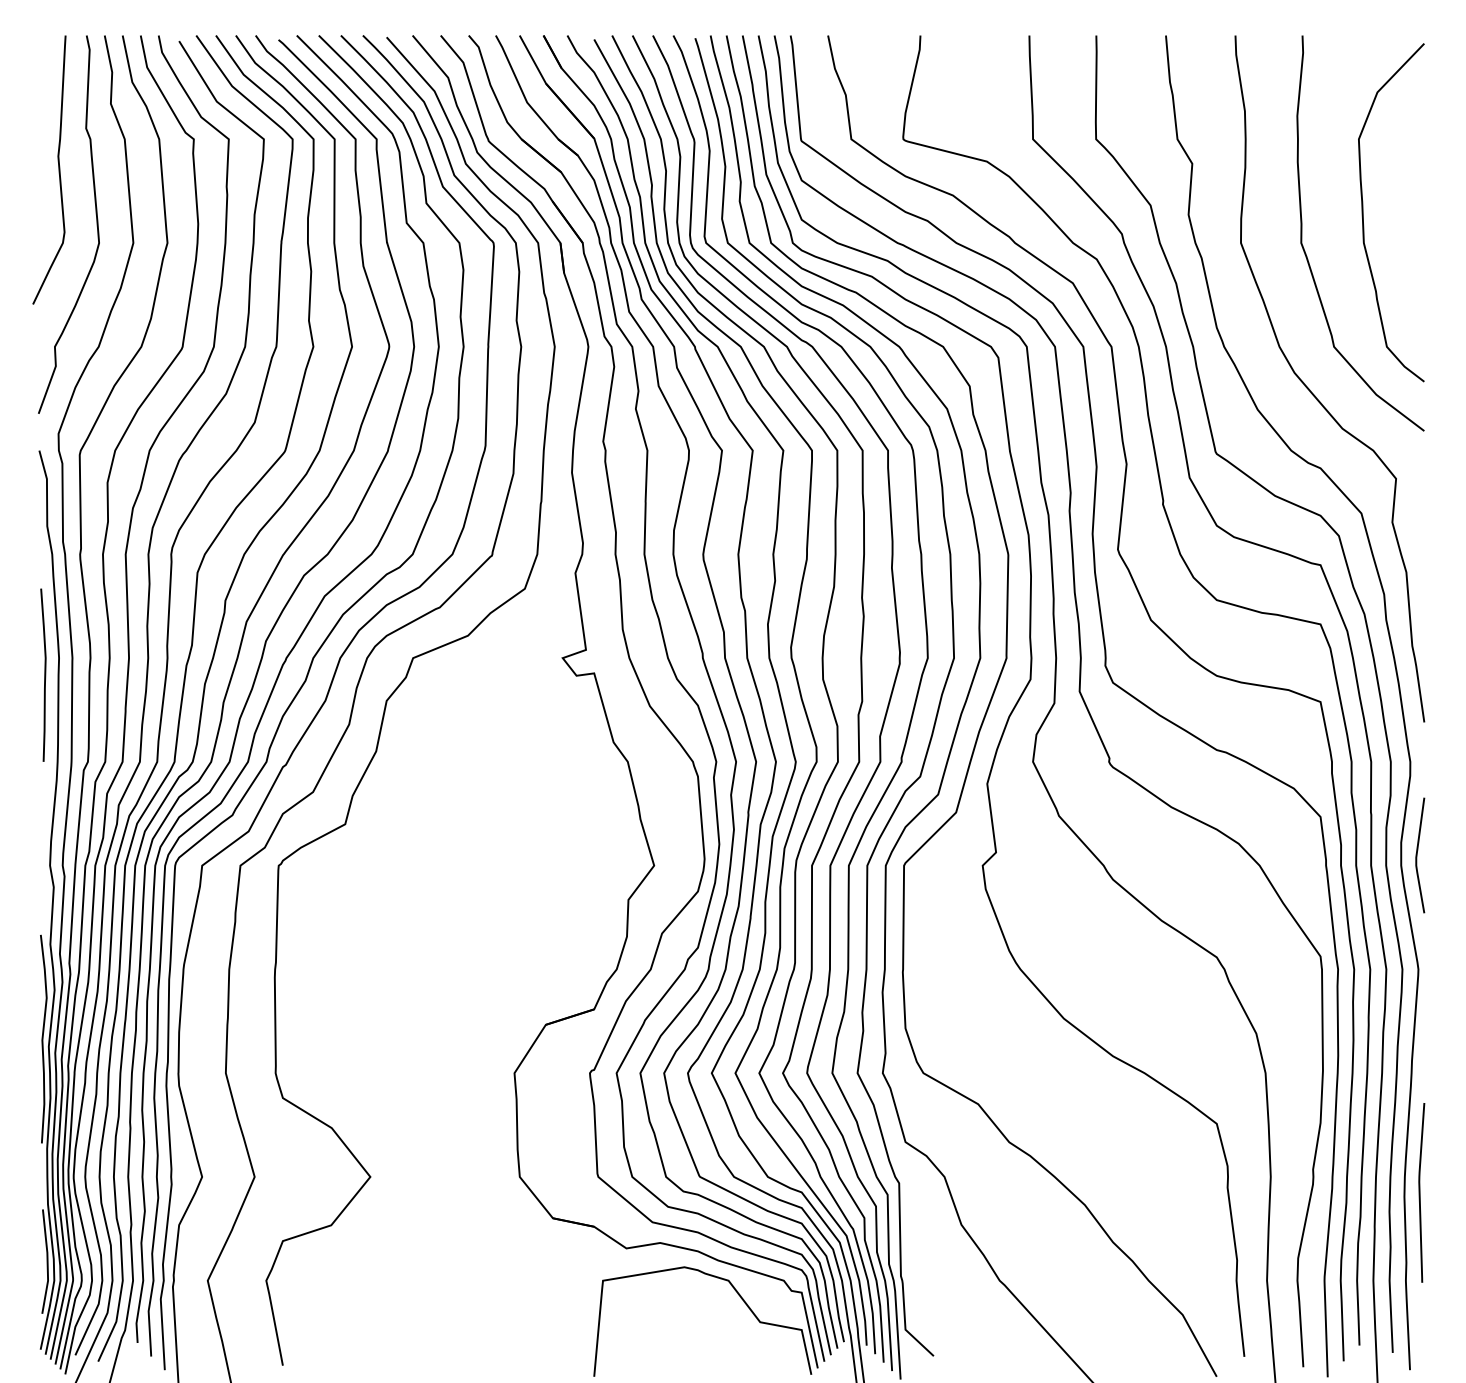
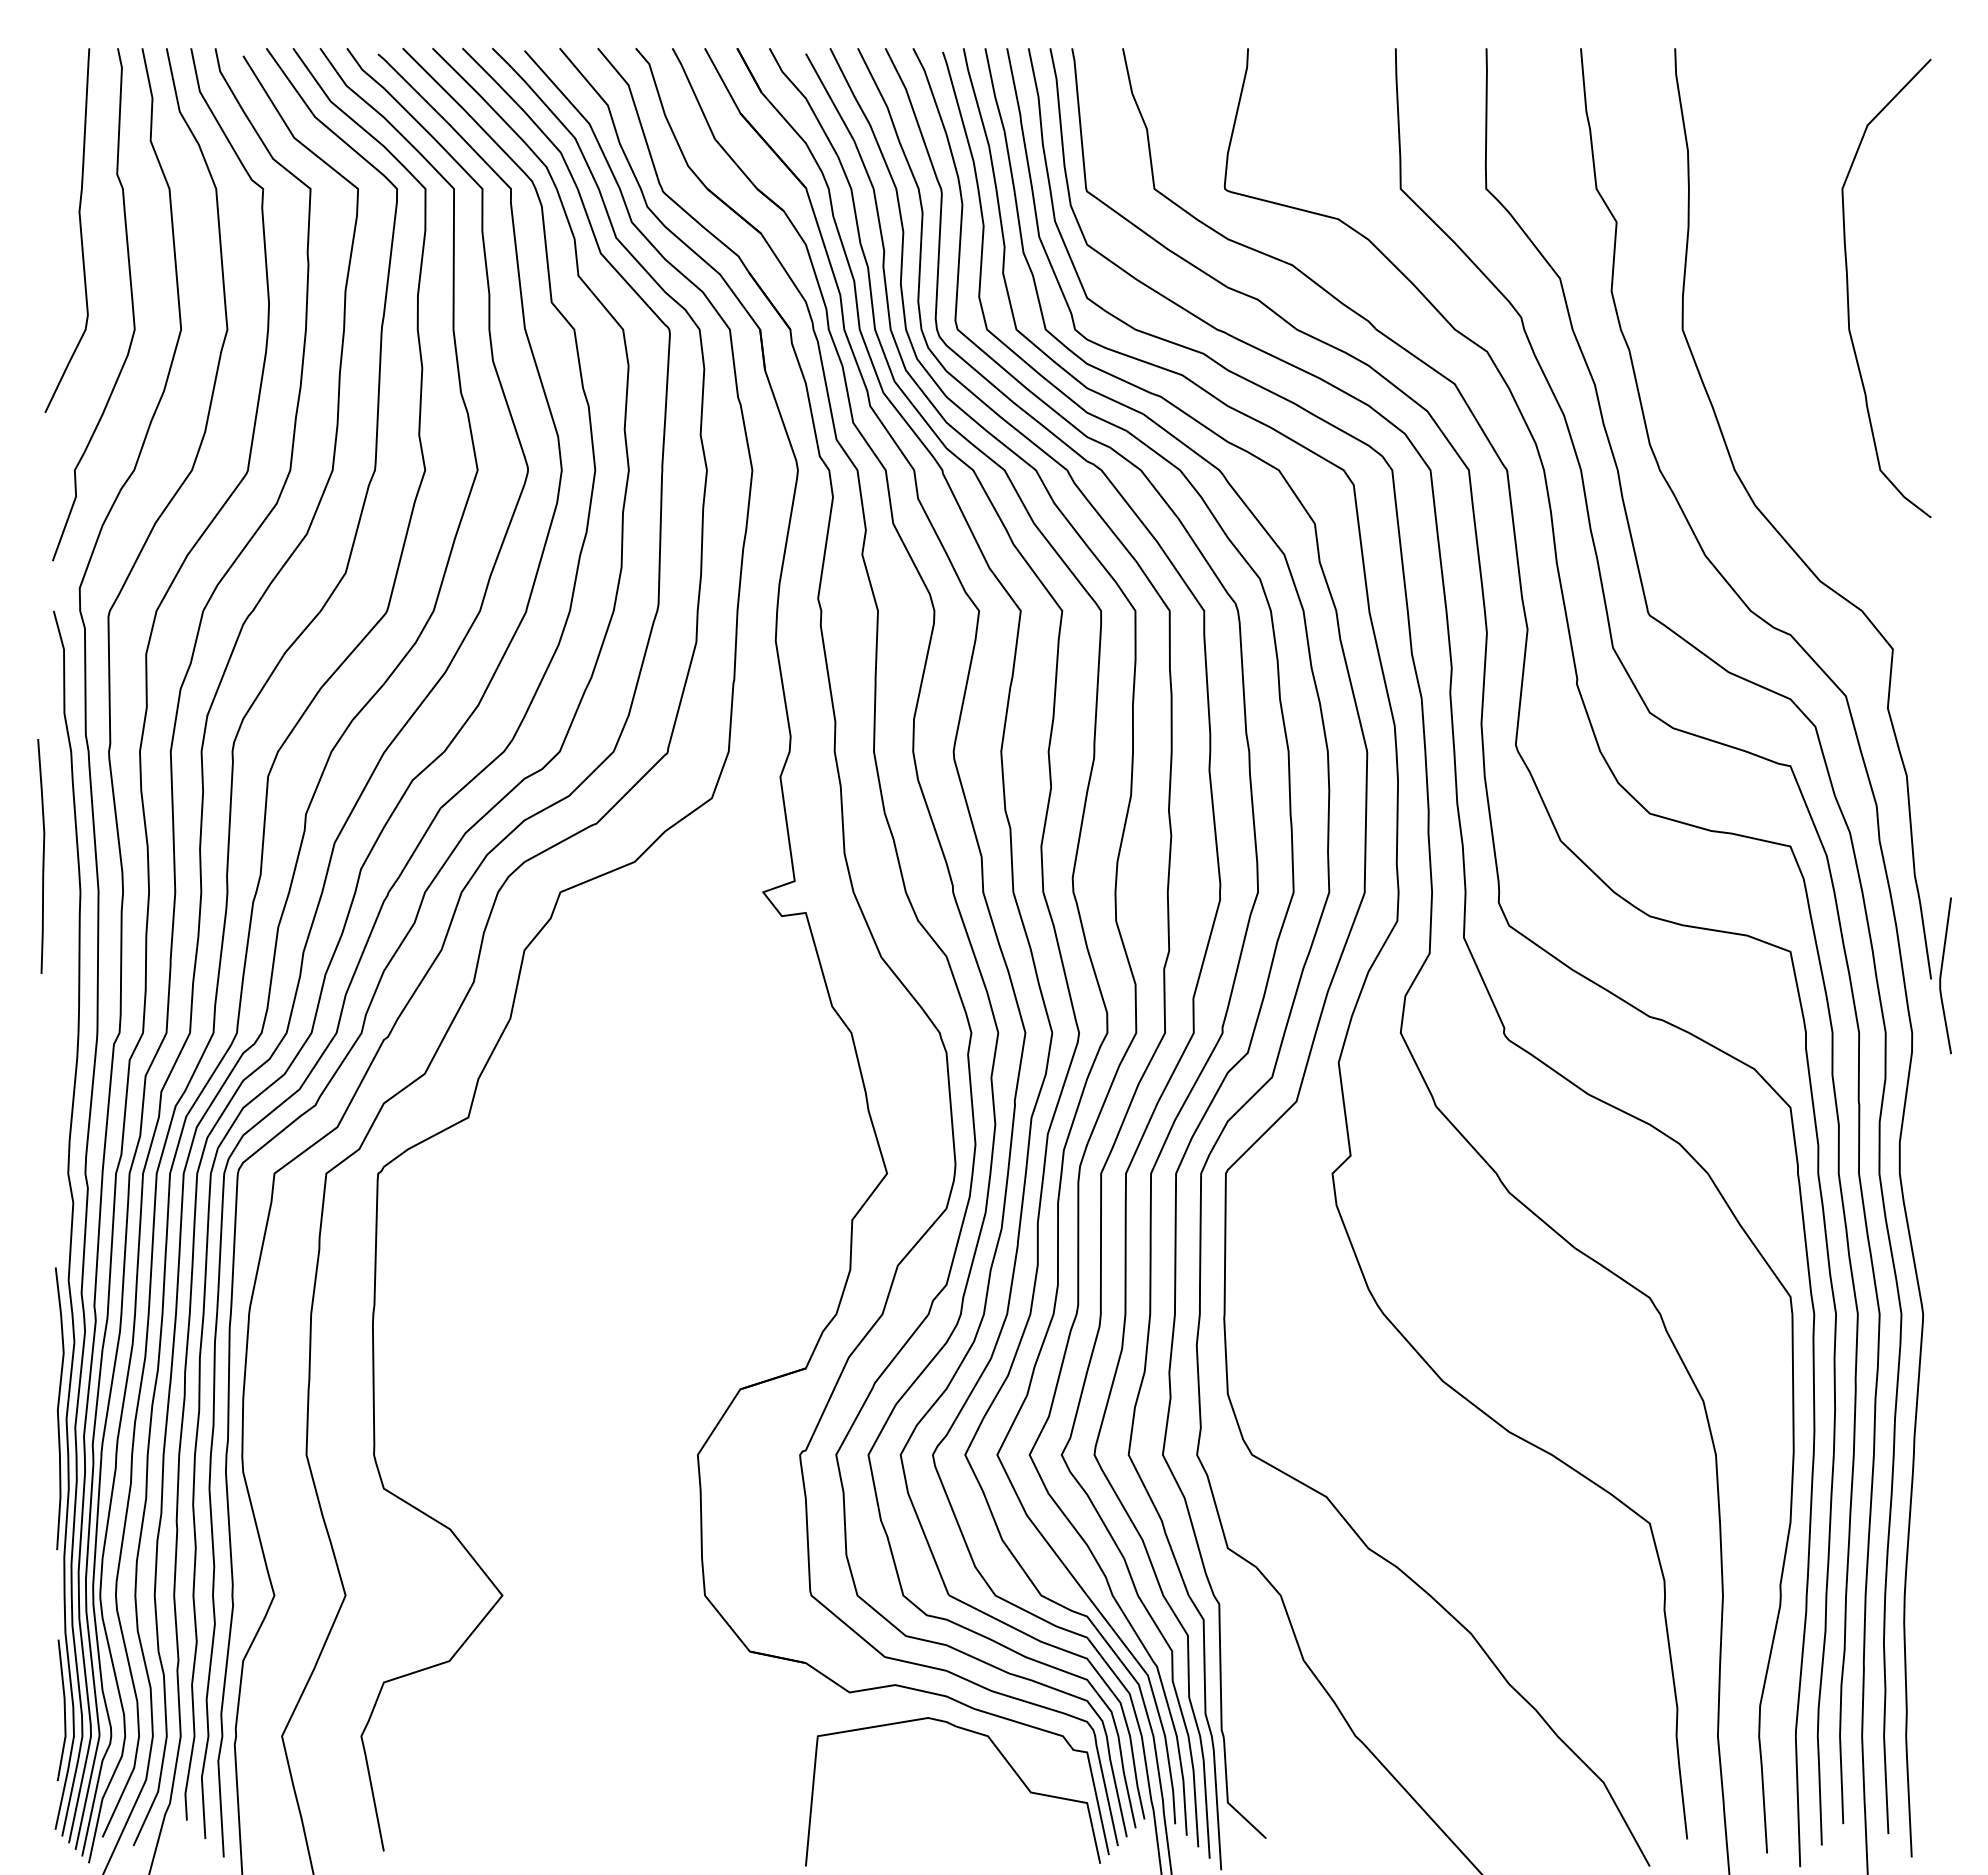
curve: (1307, 256) -> (1772, 347), removed
curve: (44, 675) -> (42, 856), moved
line: (1417, 855) -> (1941, 975), moved
curve: (1420, 1192) -> (1925, 1616), removed

